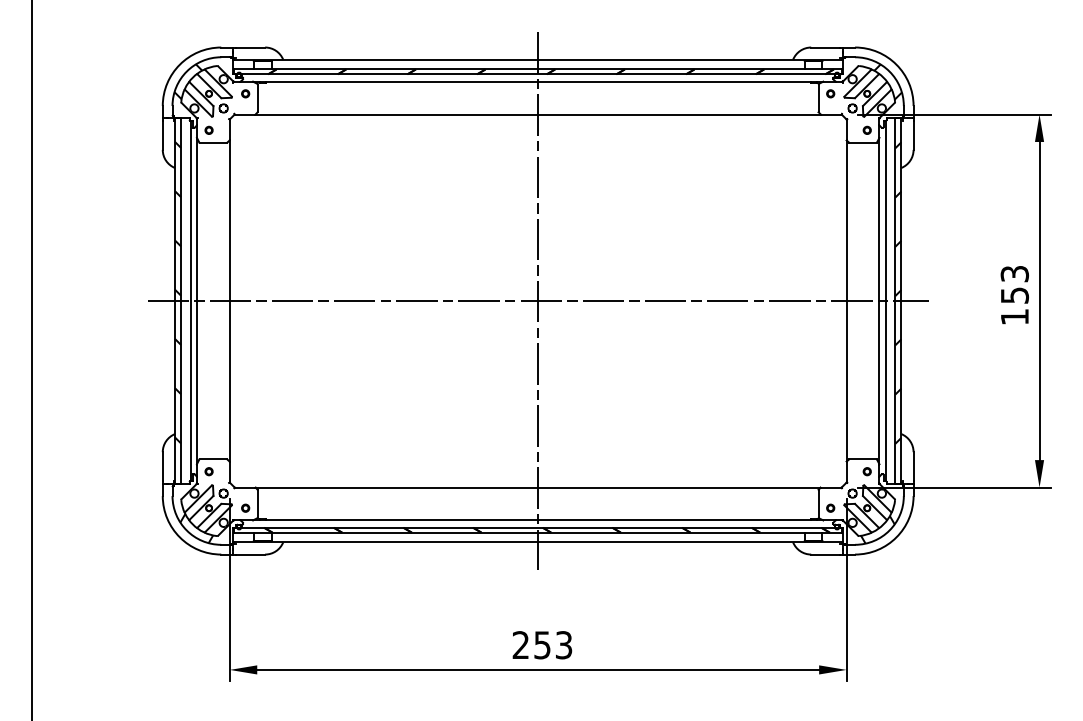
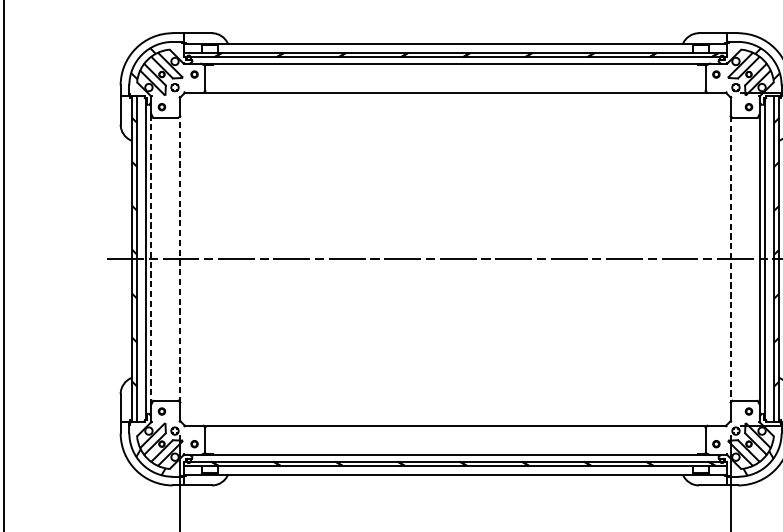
line: (196, 300) -> (150, 258), solid -> dashed
line: (229, 300) -> (180, 258), solid -> dashed
line: (538, 300) -> (455, 258), removed
line: (846, 301) -> (730, 259), solid -> dashed

